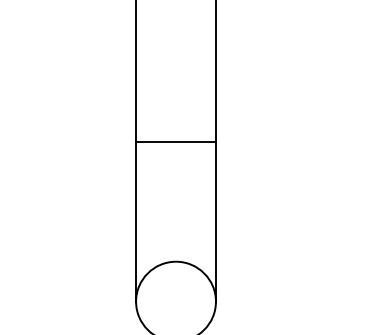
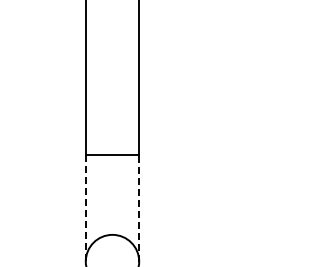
line: (216, 220) -> (139, 207), solid -> dashed
line: (135, 222) -> (85, 208), solid -> dashed

